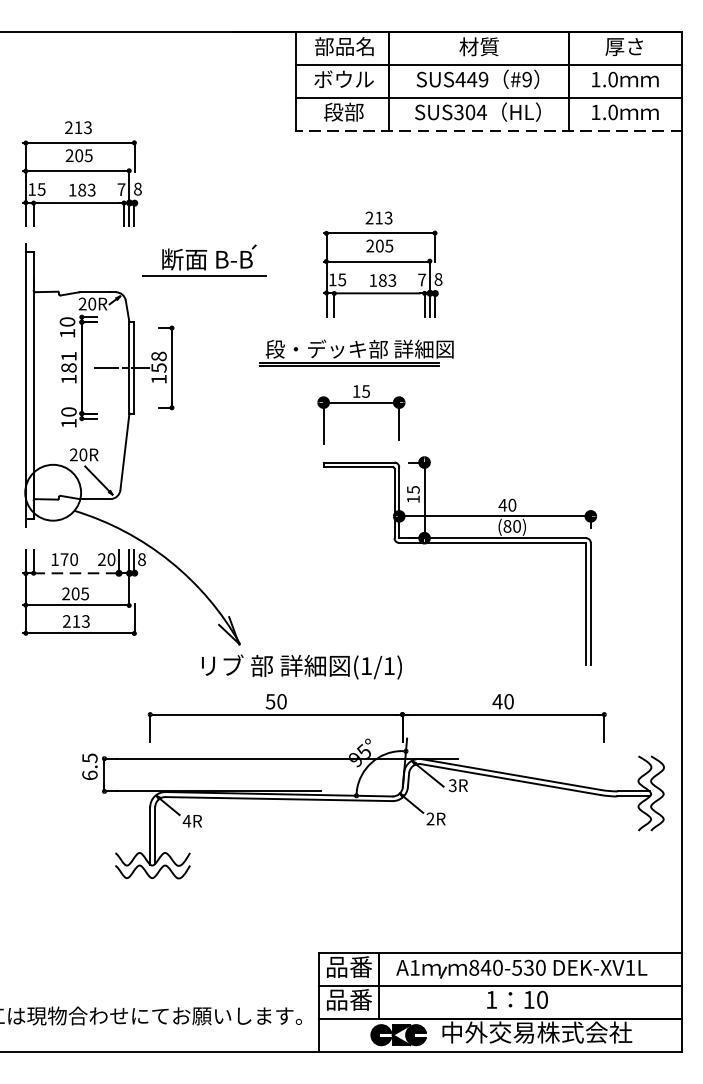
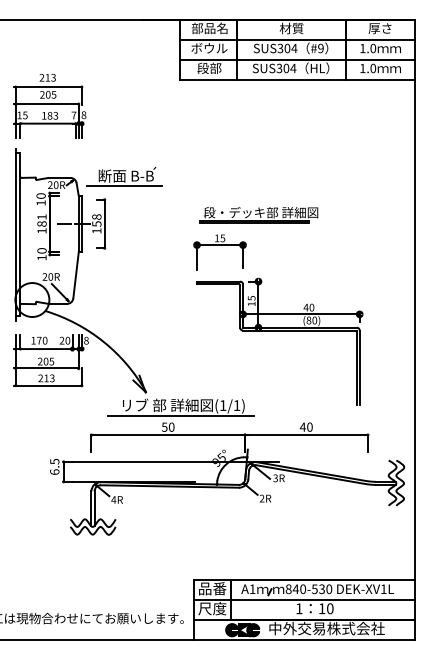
text: (472, 79) -> (287, 48), SUS449 -> SUS304
line: (488, 130) -> (297, 79), dashed -> solid
part: (204, 260) -> (124, 176), moved
part: (381, 263) -> (232, 160), removed
part: (355, 352) -> (258, 214), moved
line: (76, 574) -> (46, 349), dashed -> solid
line: (296, 682) -> (180, 415), added
text: (349, 999) -> (212, 608), 品番 -> 尺度

